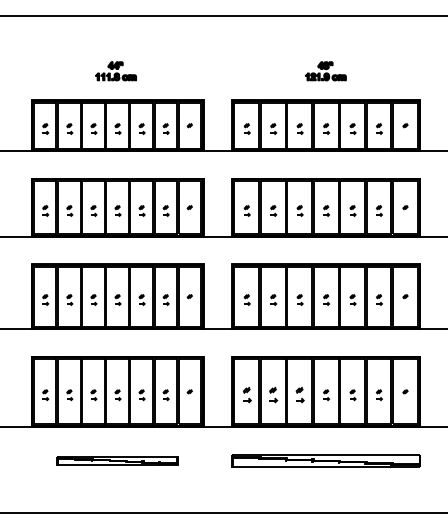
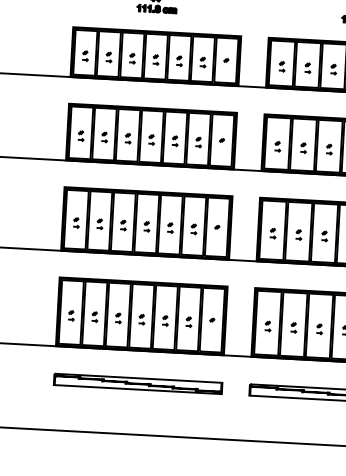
part: (246, 395) -> (267, 326), size x0.71
part: (273, 395) -> (293, 328), size x0.71
part: (299, 395) -> (319, 329), size x0.71
part: (117, 460) -> (138, 383), size x1.43

